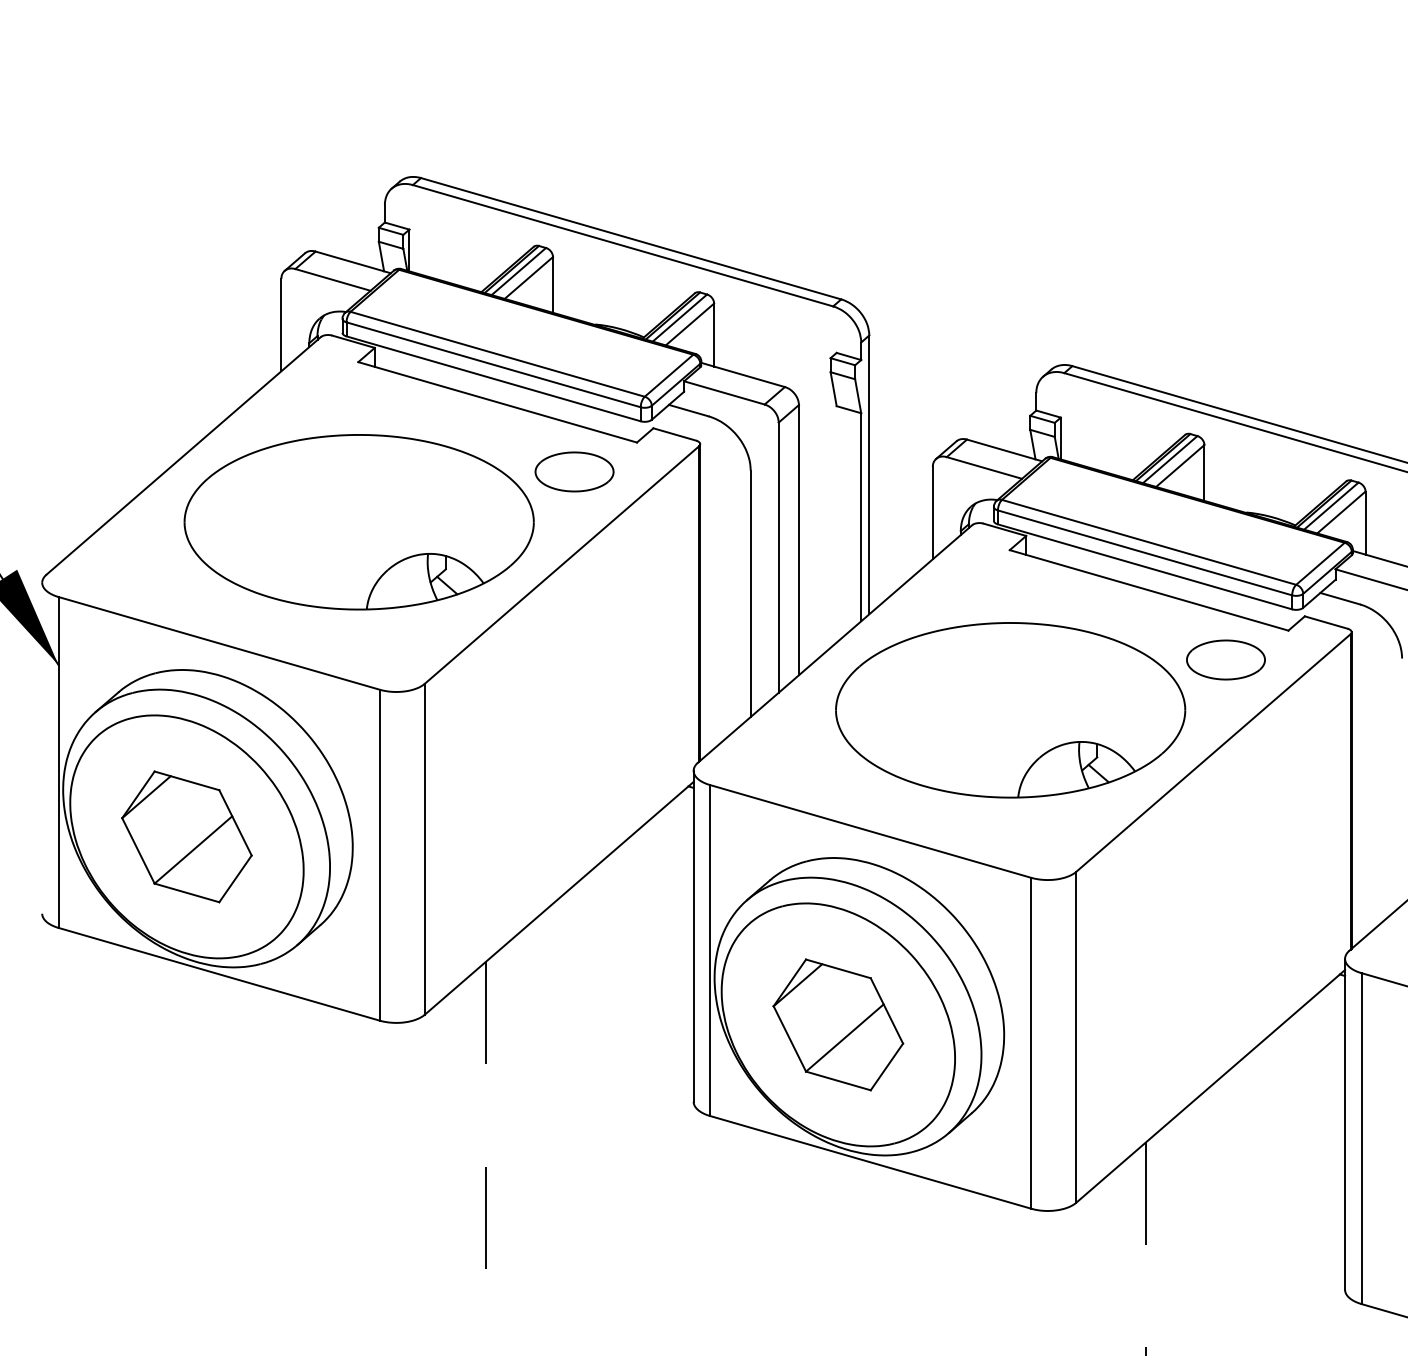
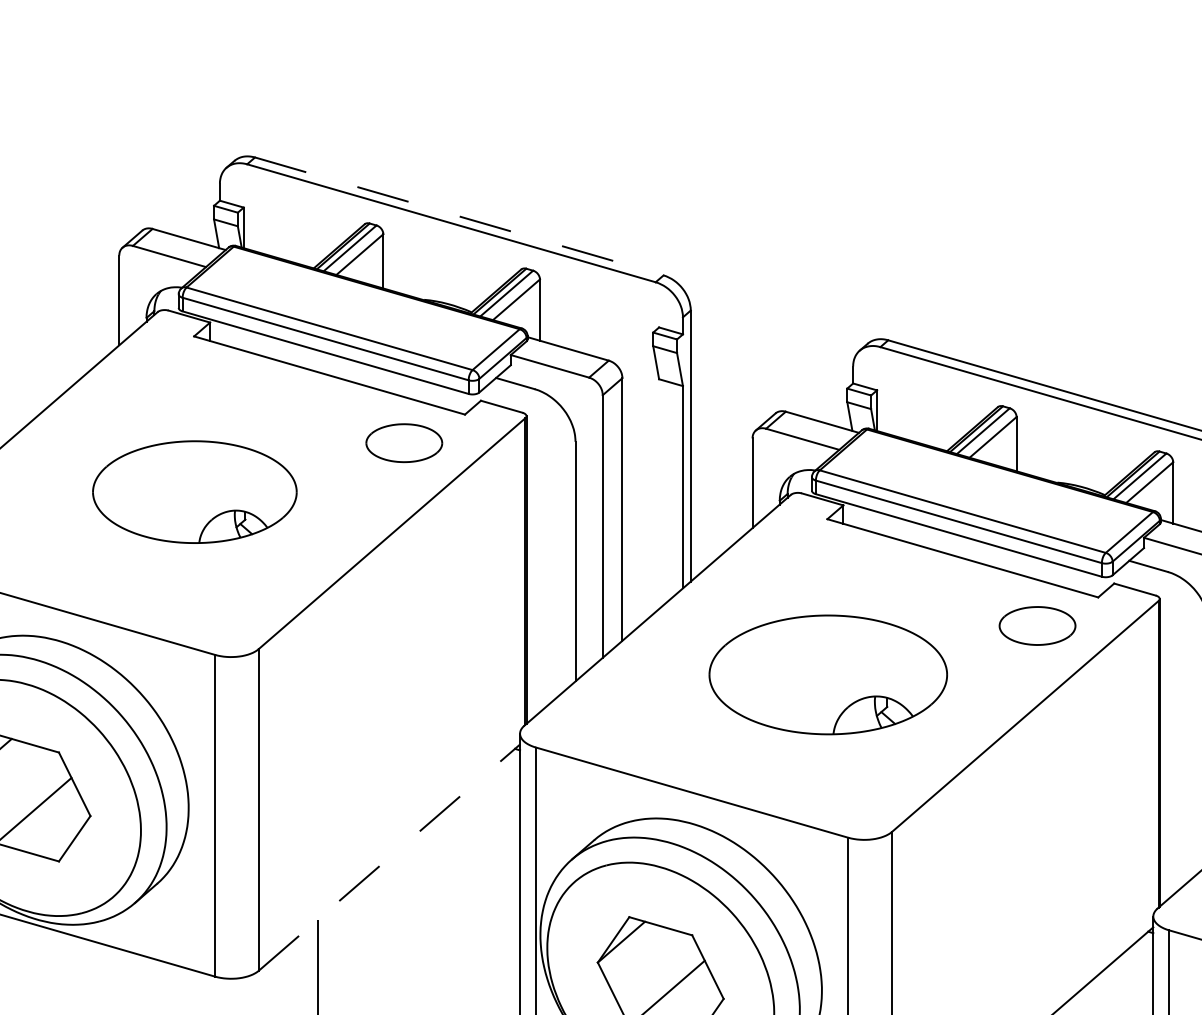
line: (631, 238) -> (459, 216), solid -> dashed
part: (358, 522) -> (194, 492), size x0.6
part: (1010, 710) -> (828, 675), size x0.7
line: (559, 898) -> (389, 857), solid -> dashed

